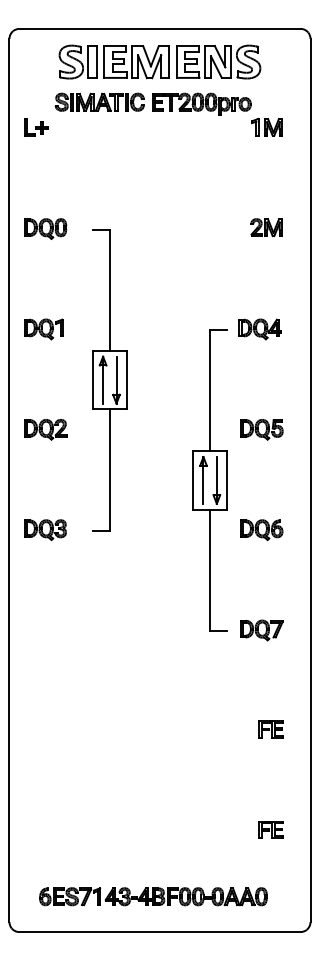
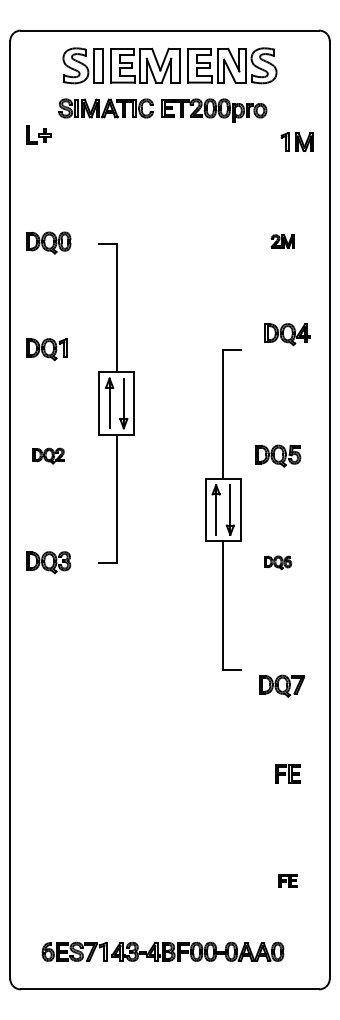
part: (265, 126) -> (296, 141), moved
part: (265, 227) -> (282, 241), size x0.7
part: (260, 329) -> (287, 334), moved
part: (45, 429) -> (48, 455), size x0.7
part: (261, 529) -> (277, 562), size x0.6
part: (262, 629) -> (282, 685), moved
part: (270, 829) -> (287, 880), size x0.7

